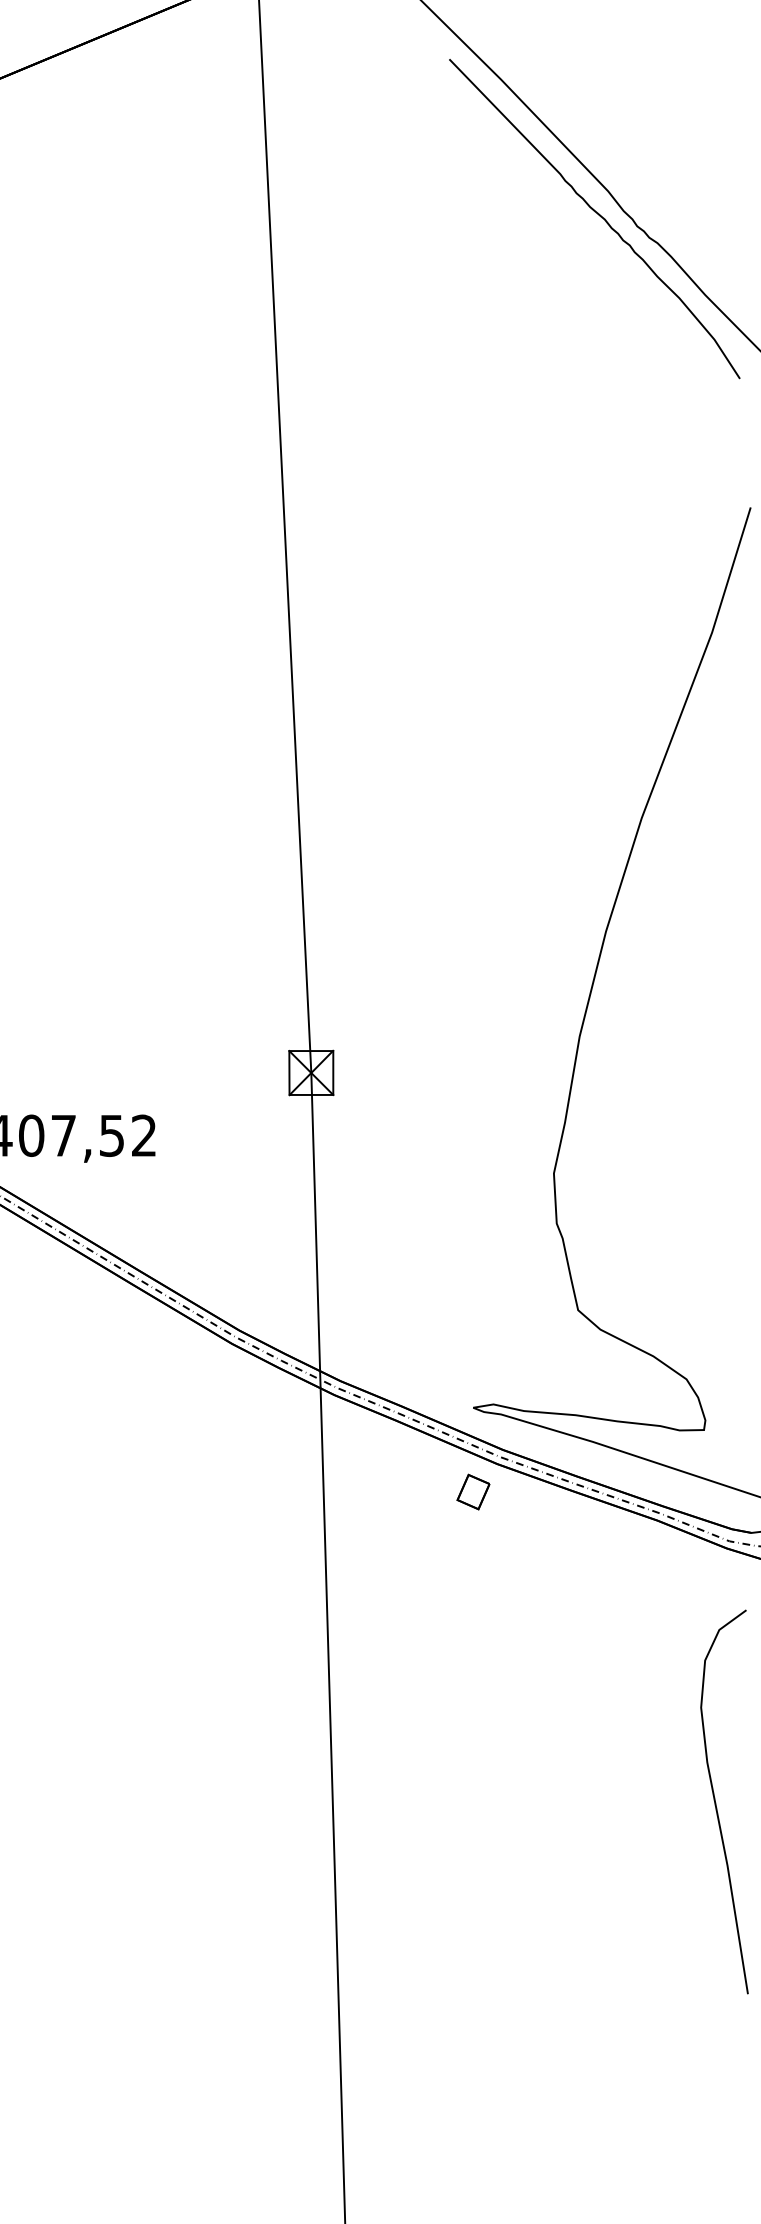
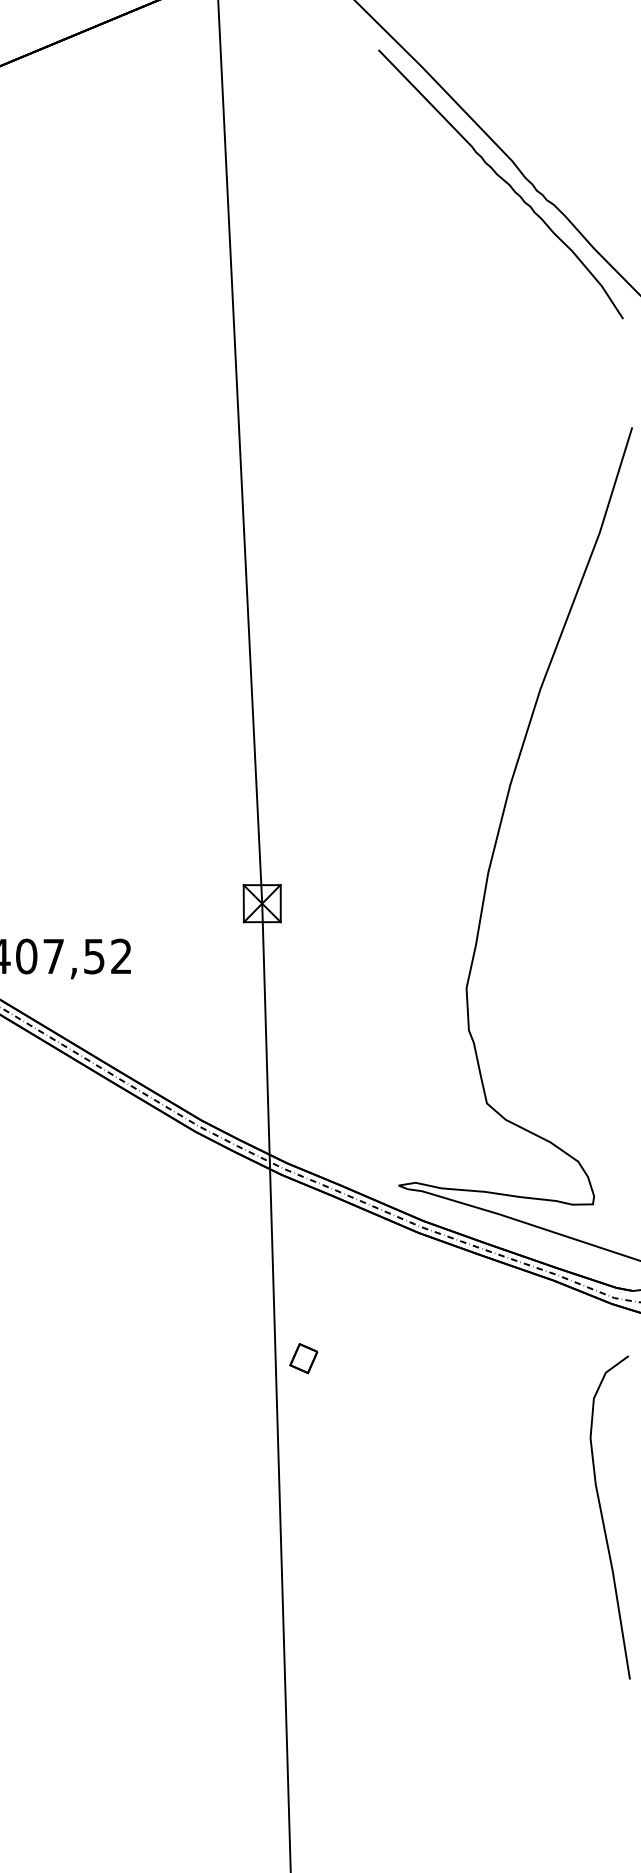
part: (473, 1491) -> (303, 1358), moved

